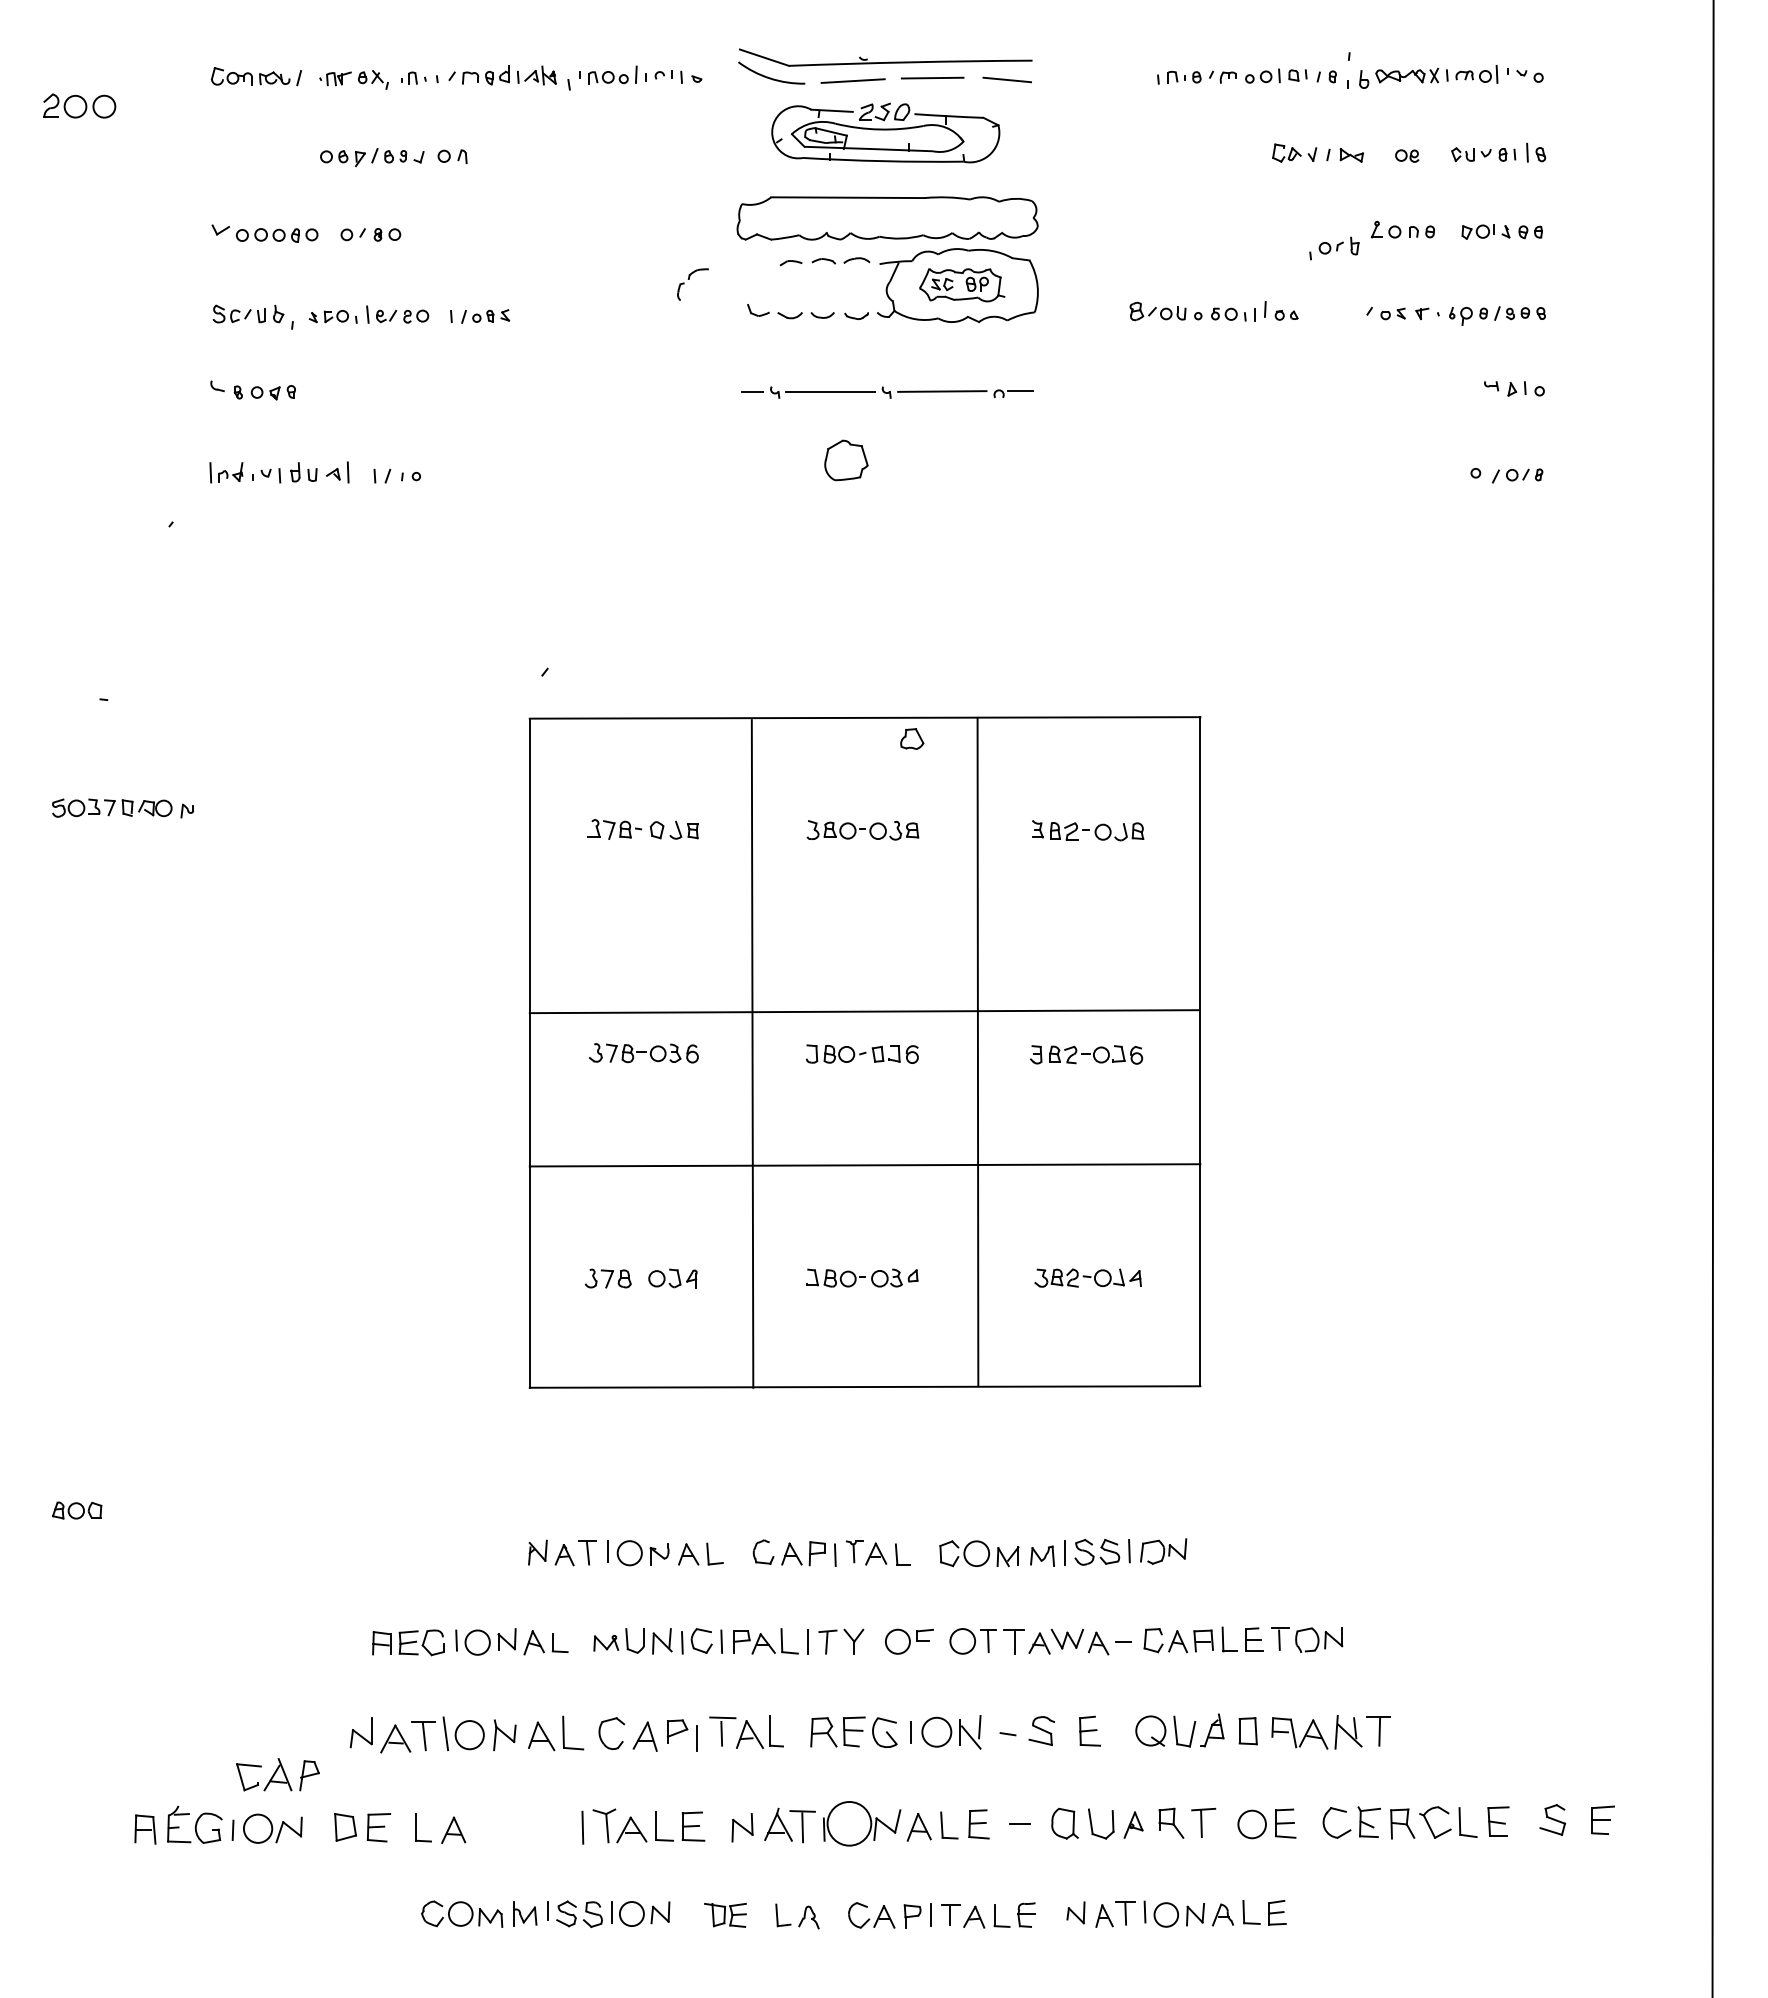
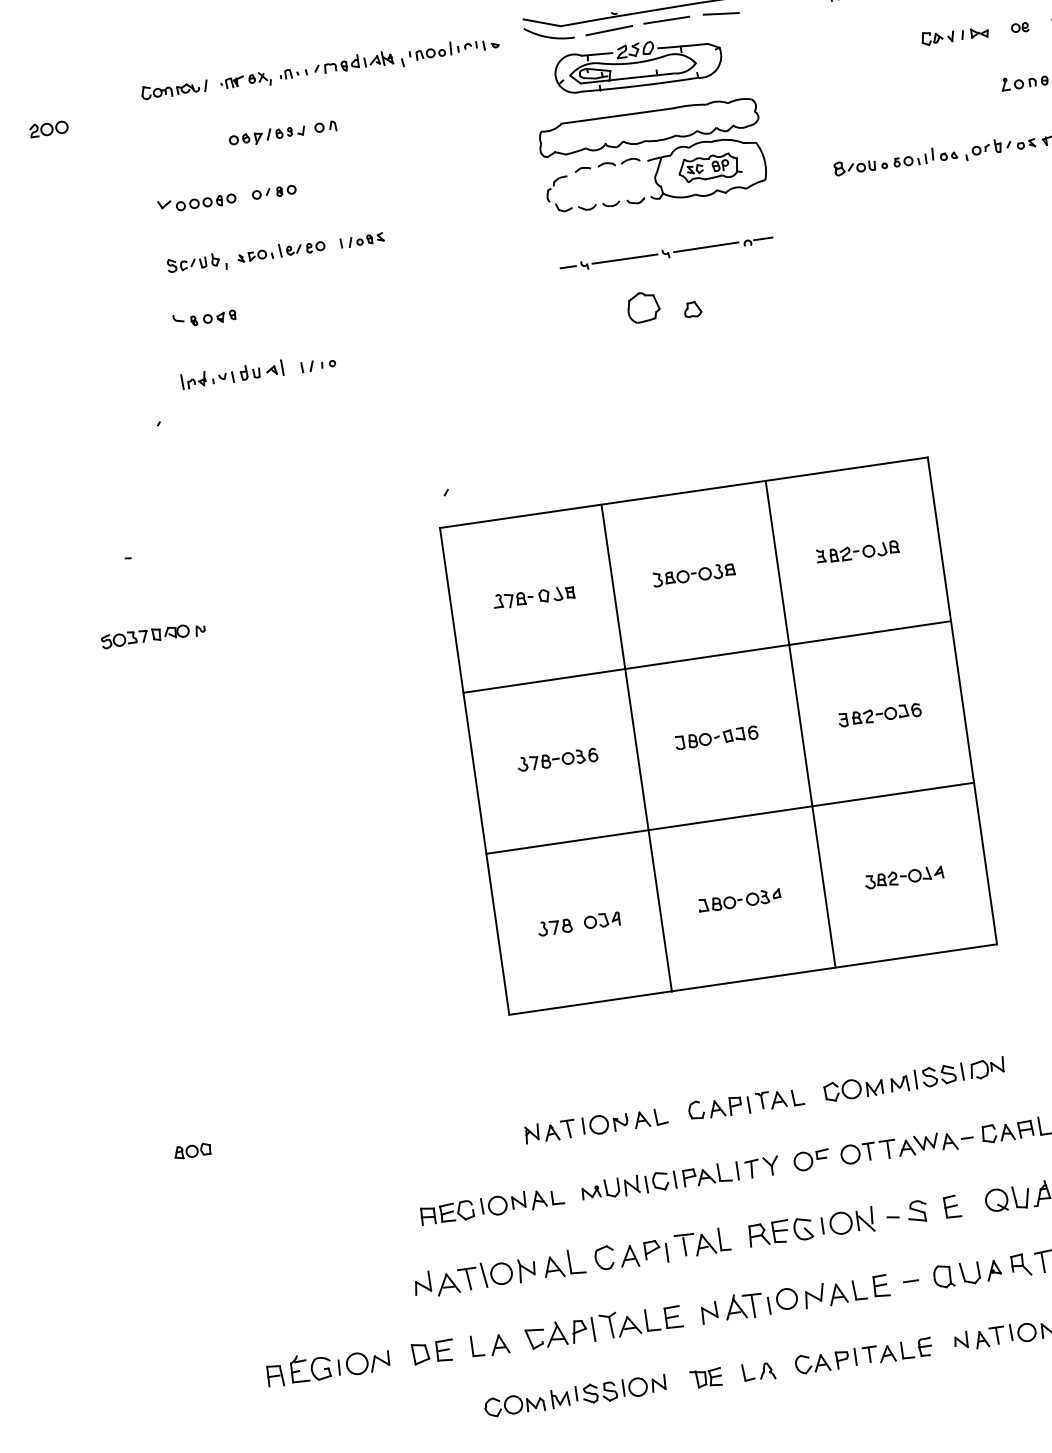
part: (79, 105) -> (48, 128), size x0.71
part: (1334, 248) -> (983, 149), moved
part: (692, 284) -> (557, 189), moved
part: (912, 738) -> (692, 309), moved
line: (863, 1011) -> (706, 657), moved
part: (277, 1774) -> (555, 1333), moved
circle: (849, 1823) -> (787, 1298), size x0.62

